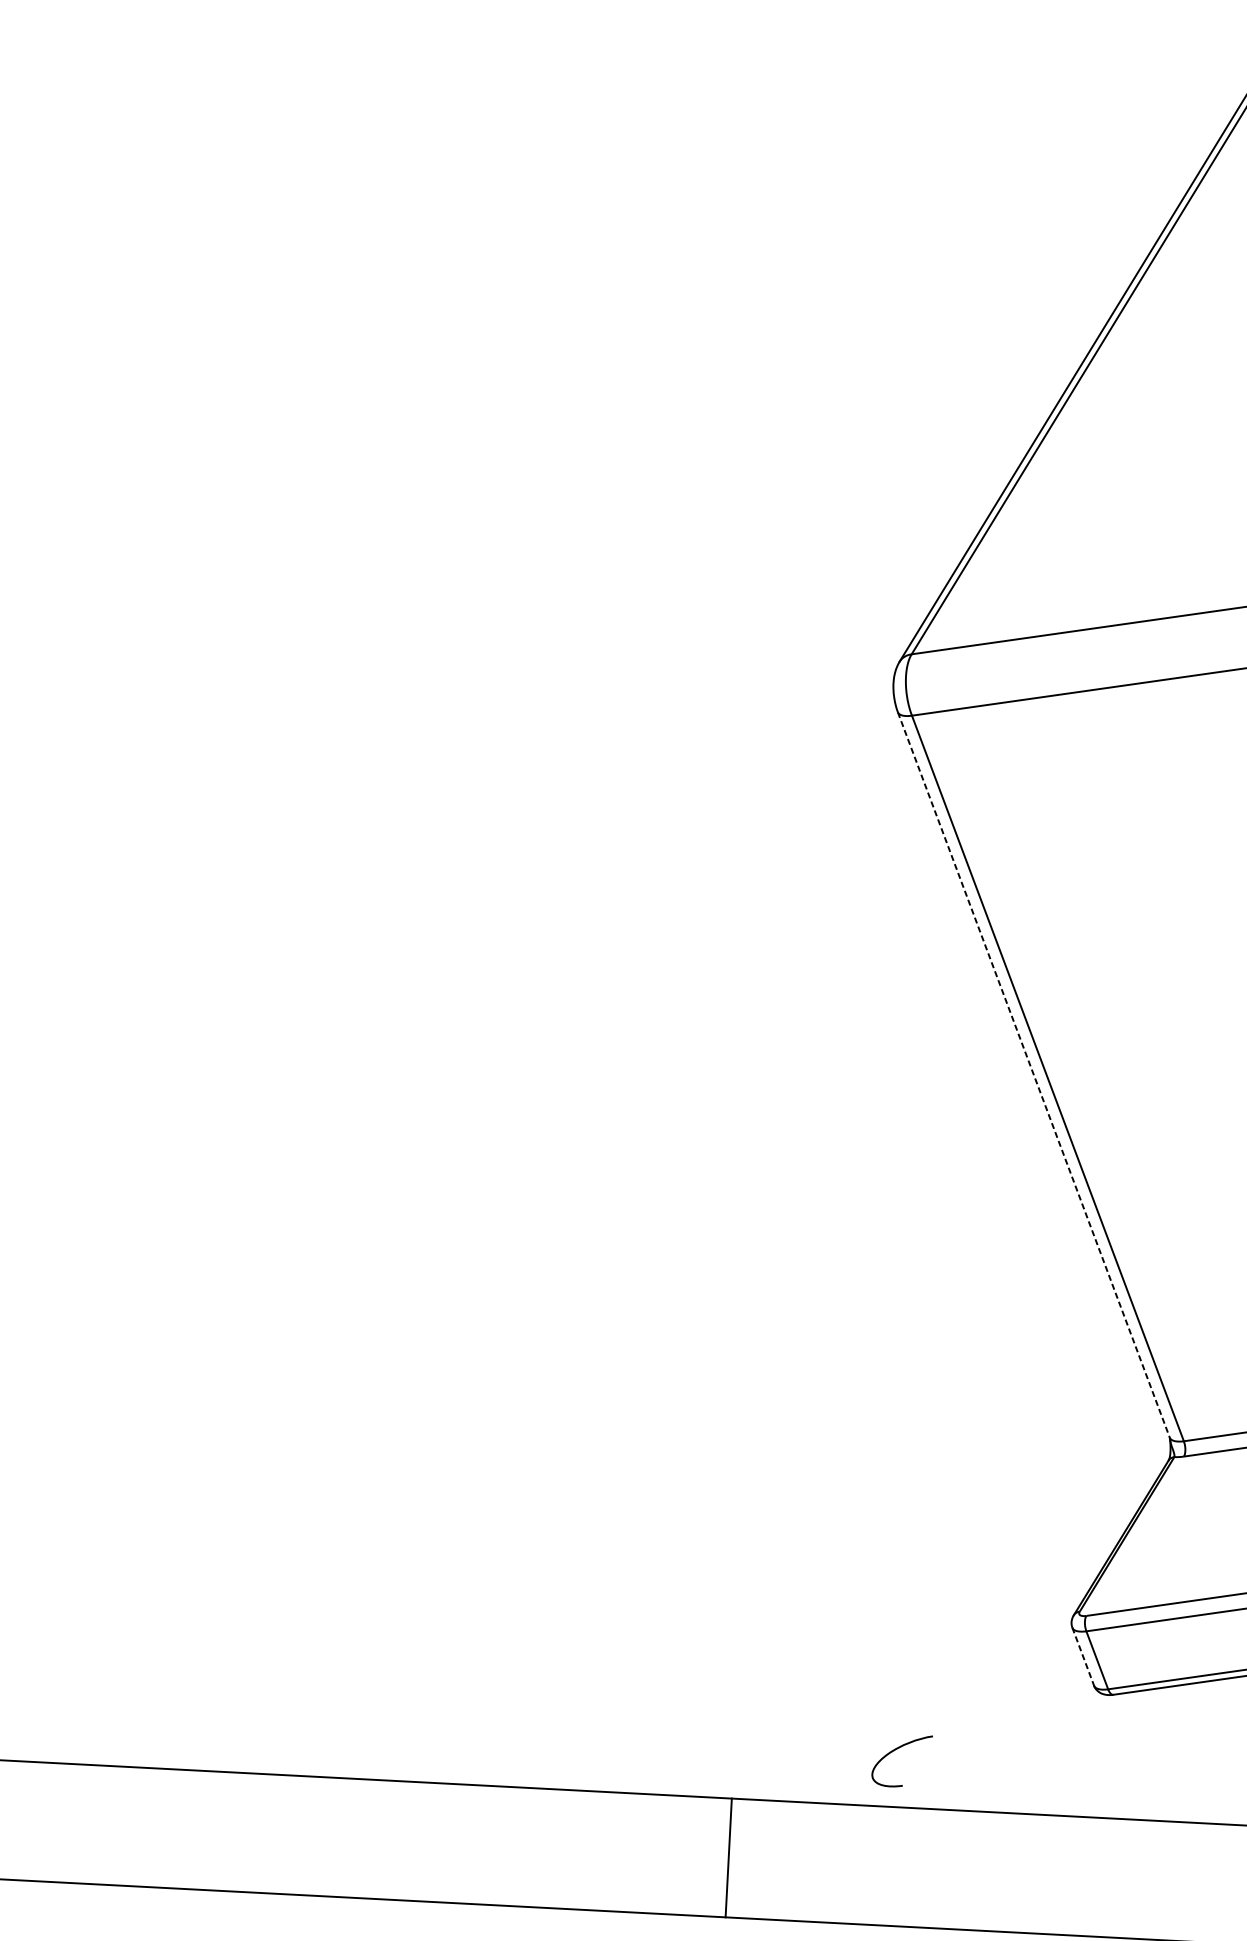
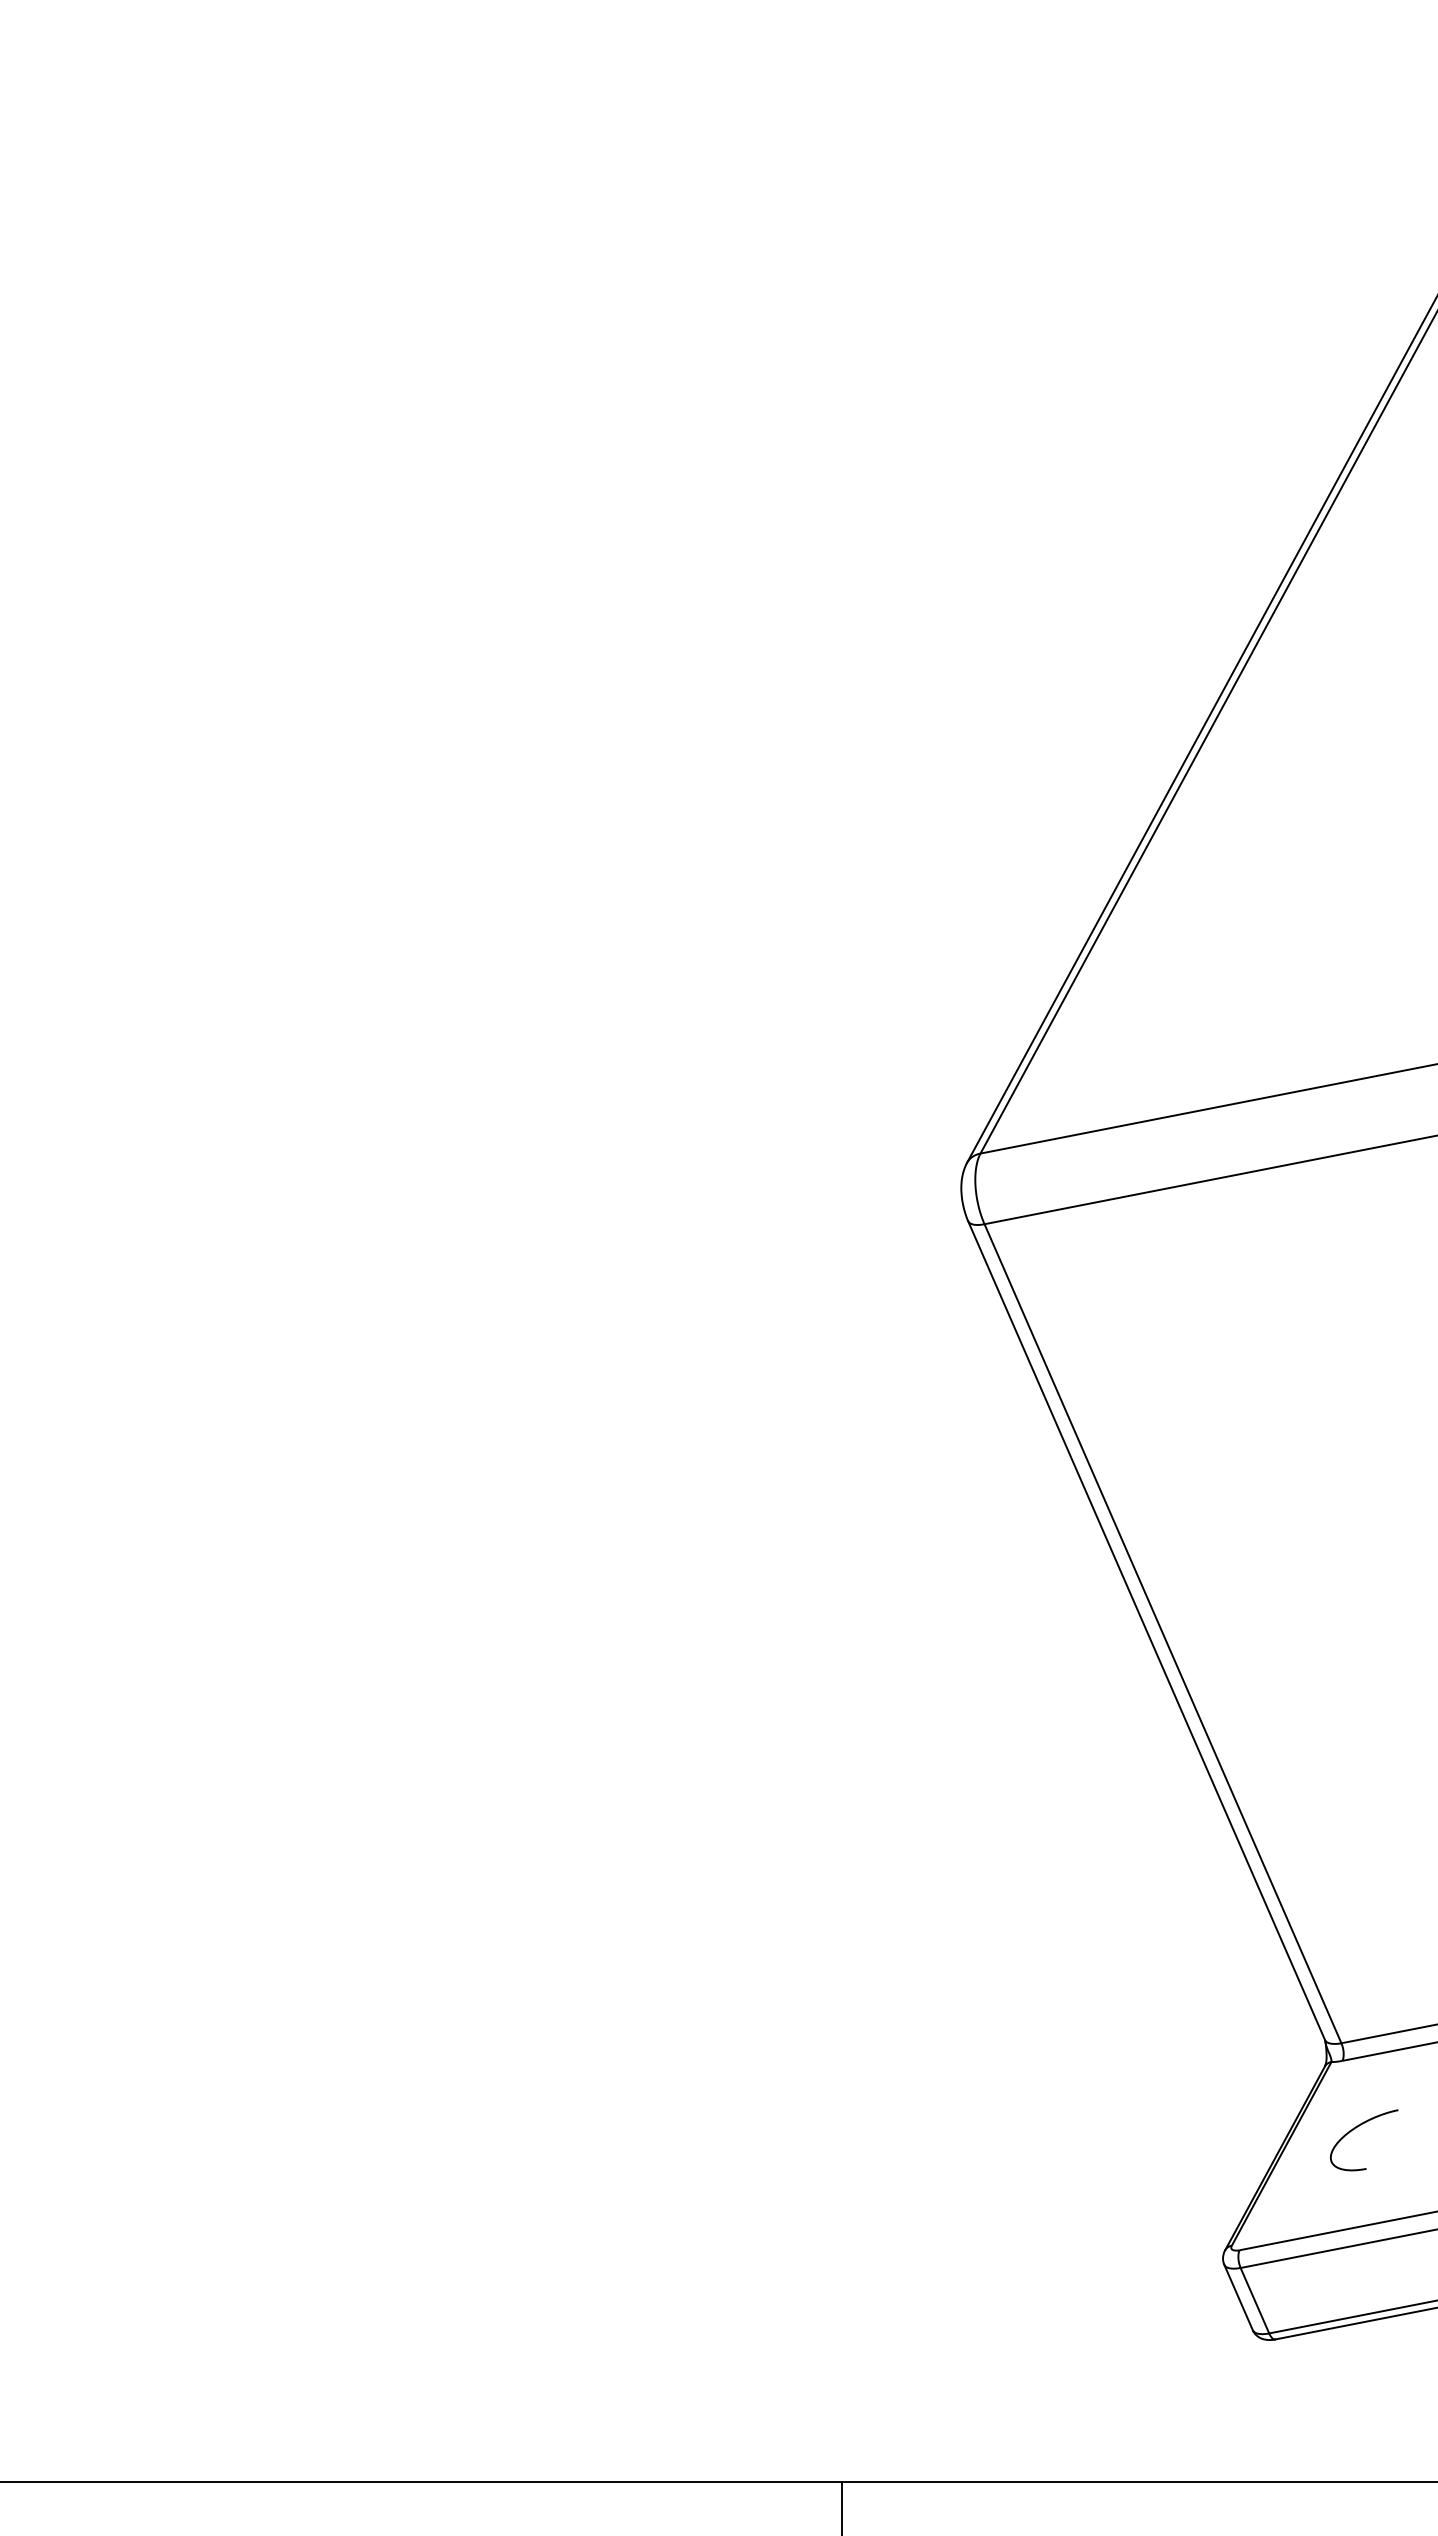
line: (1033, 1074) -> (1146, 1630), dashed -> solid
line: (1083, 1656) -> (1238, 2297), dashed -> solid
curve: (895, 1750) -> (1356, 2128), moved

